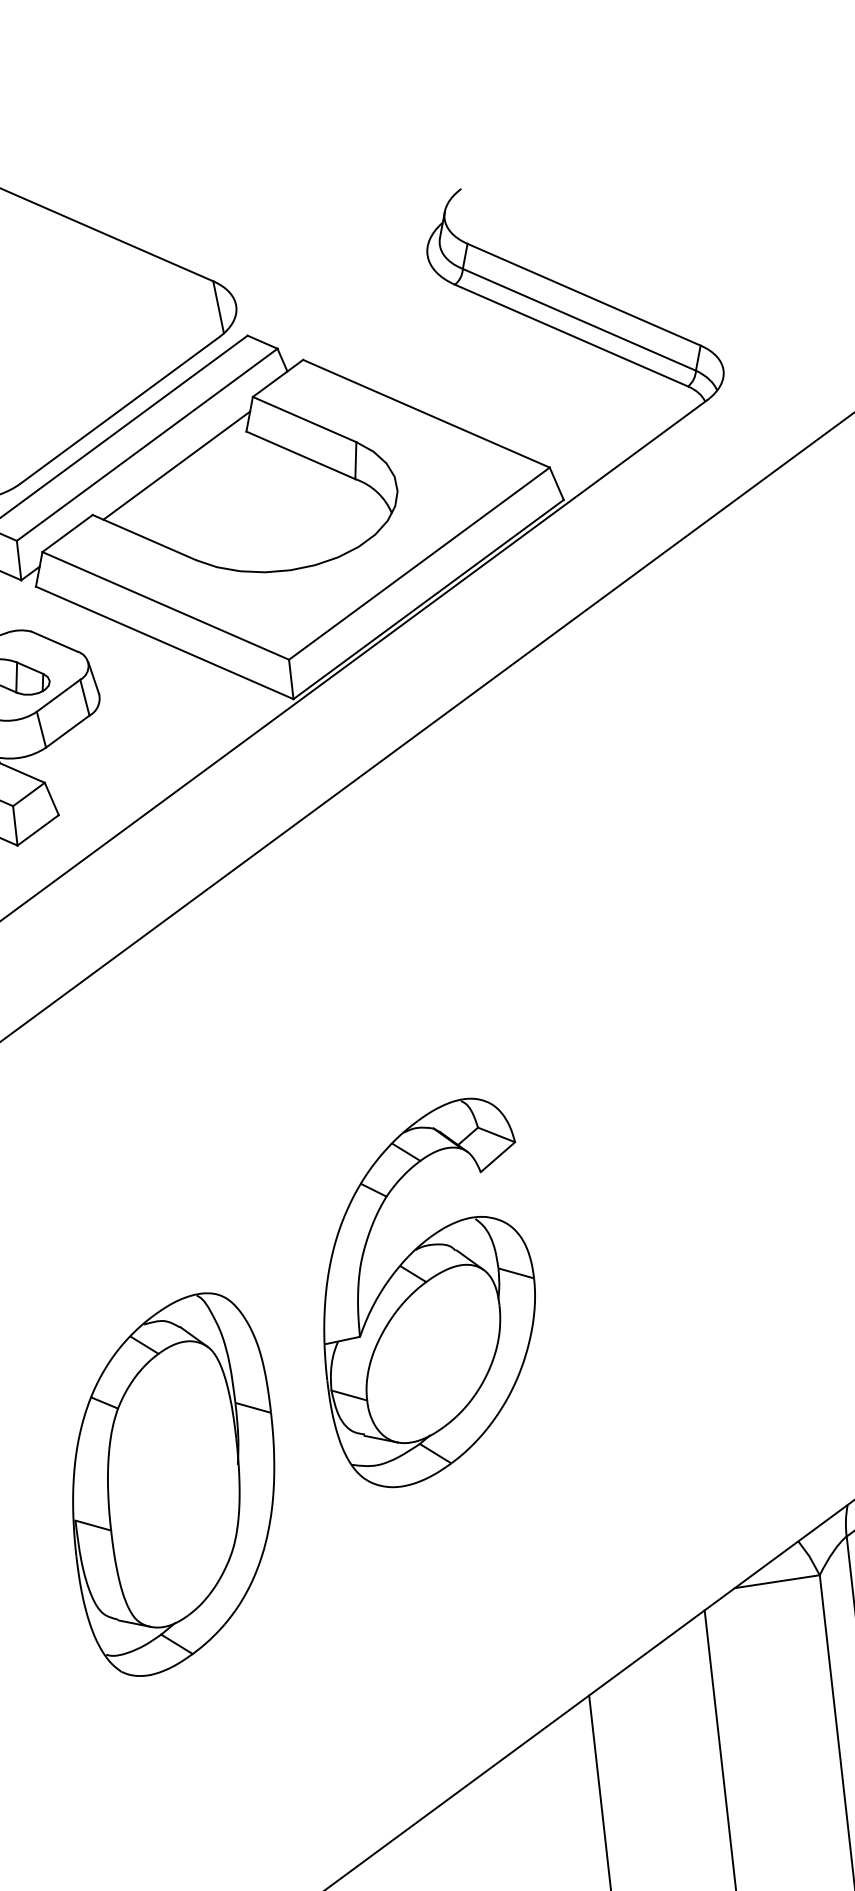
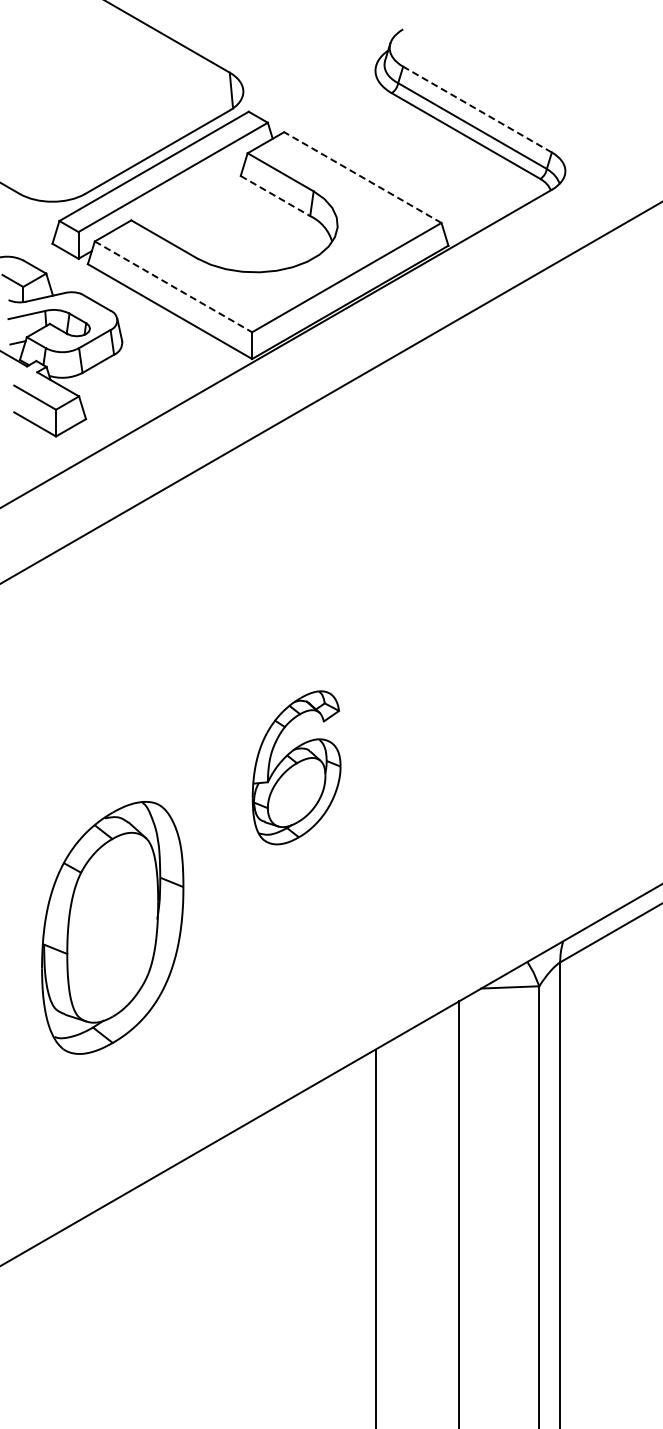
line: (584, 294) -> (477, 109), solid -> dashed
line: (425, 413) -> (362, 177), solid -> dashed
line: (300, 456) -> (275, 196), solid -> dashed
line: (176, 465) -> (191, 193), removed
line: (165, 605) -> (173, 286), solid -> dashed
part: (426, 1293) -> (296, 767), size x0.6
part: (173, 1484) -> (112, 927), moved

